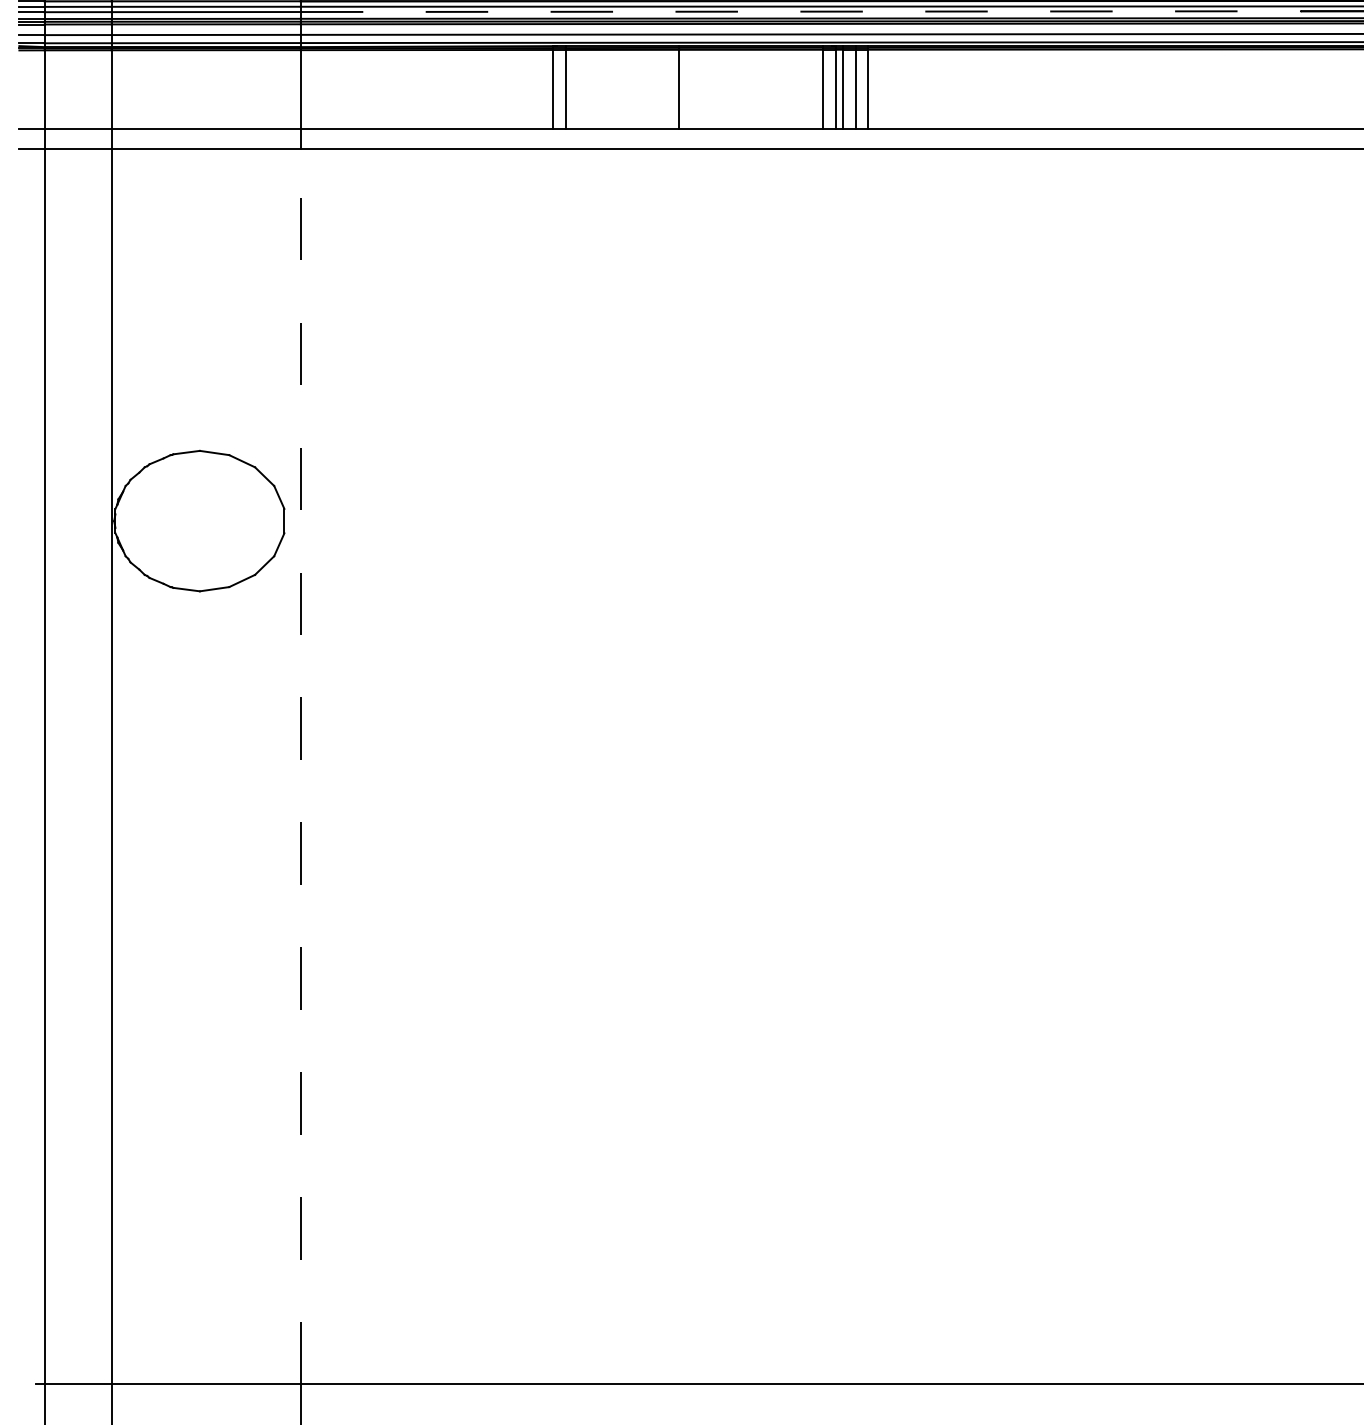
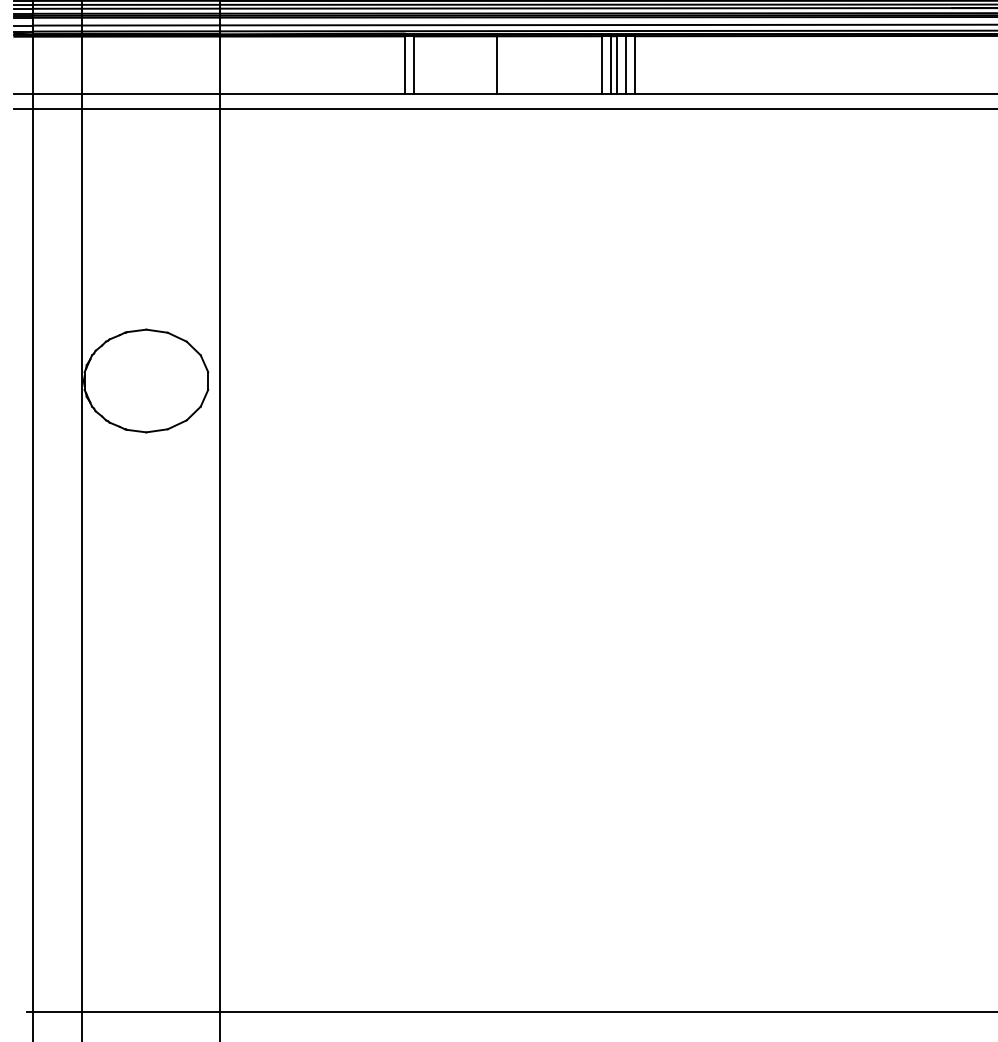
line: (801, 11) -> (586, 8), dashed -> solid
line: (300, 766) -> (219, 560), dashed -> solid

